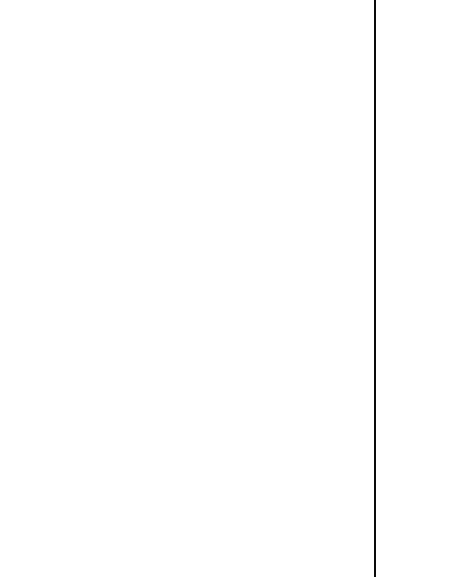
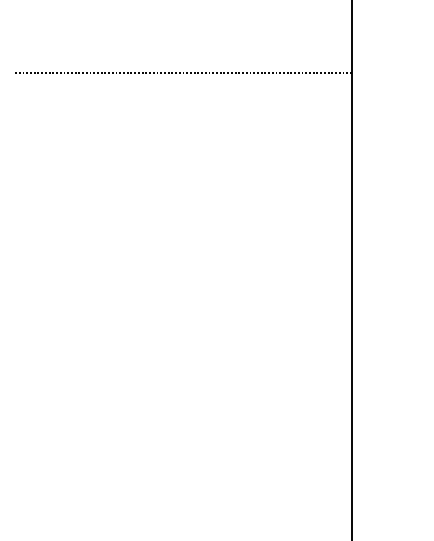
line: (194, 78) -> (182, 73), added

